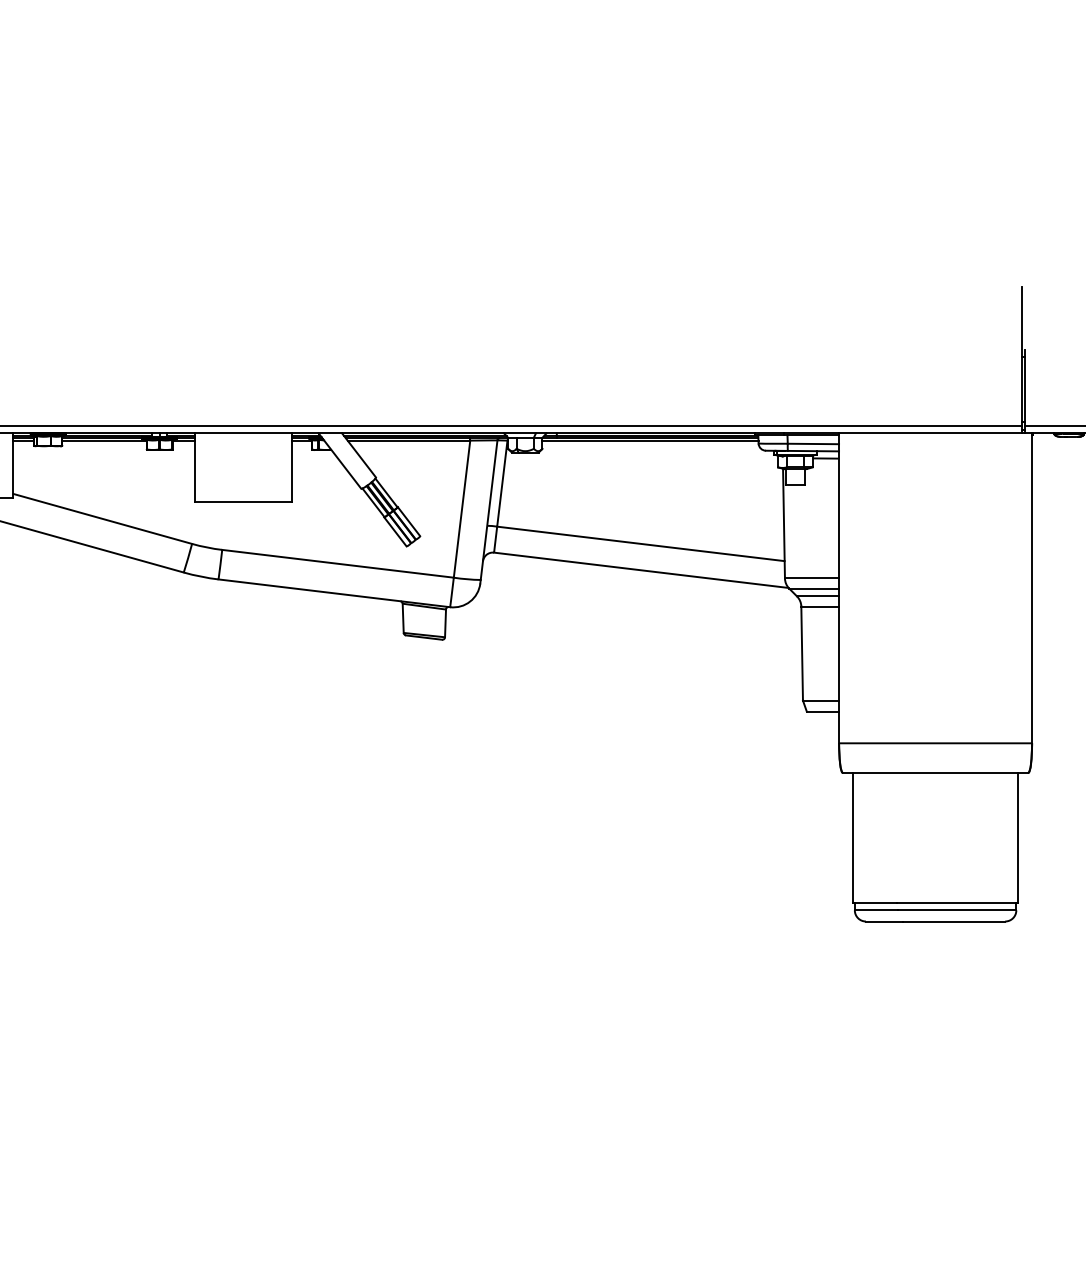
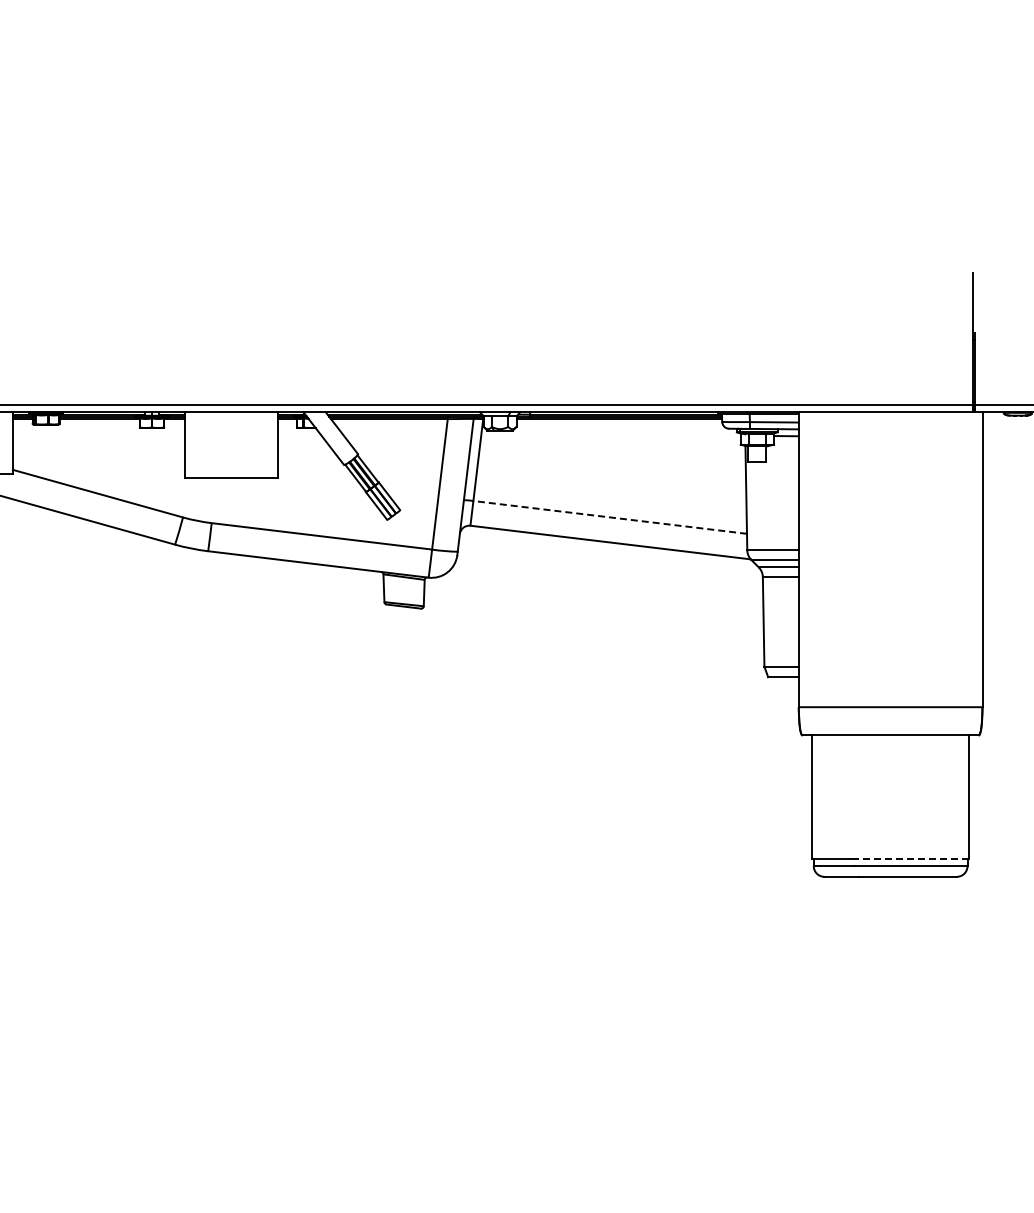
line: (641, 543) -> (610, 517), solid -> dashed
line: (957, 903) -> (911, 859), solid -> dashed

